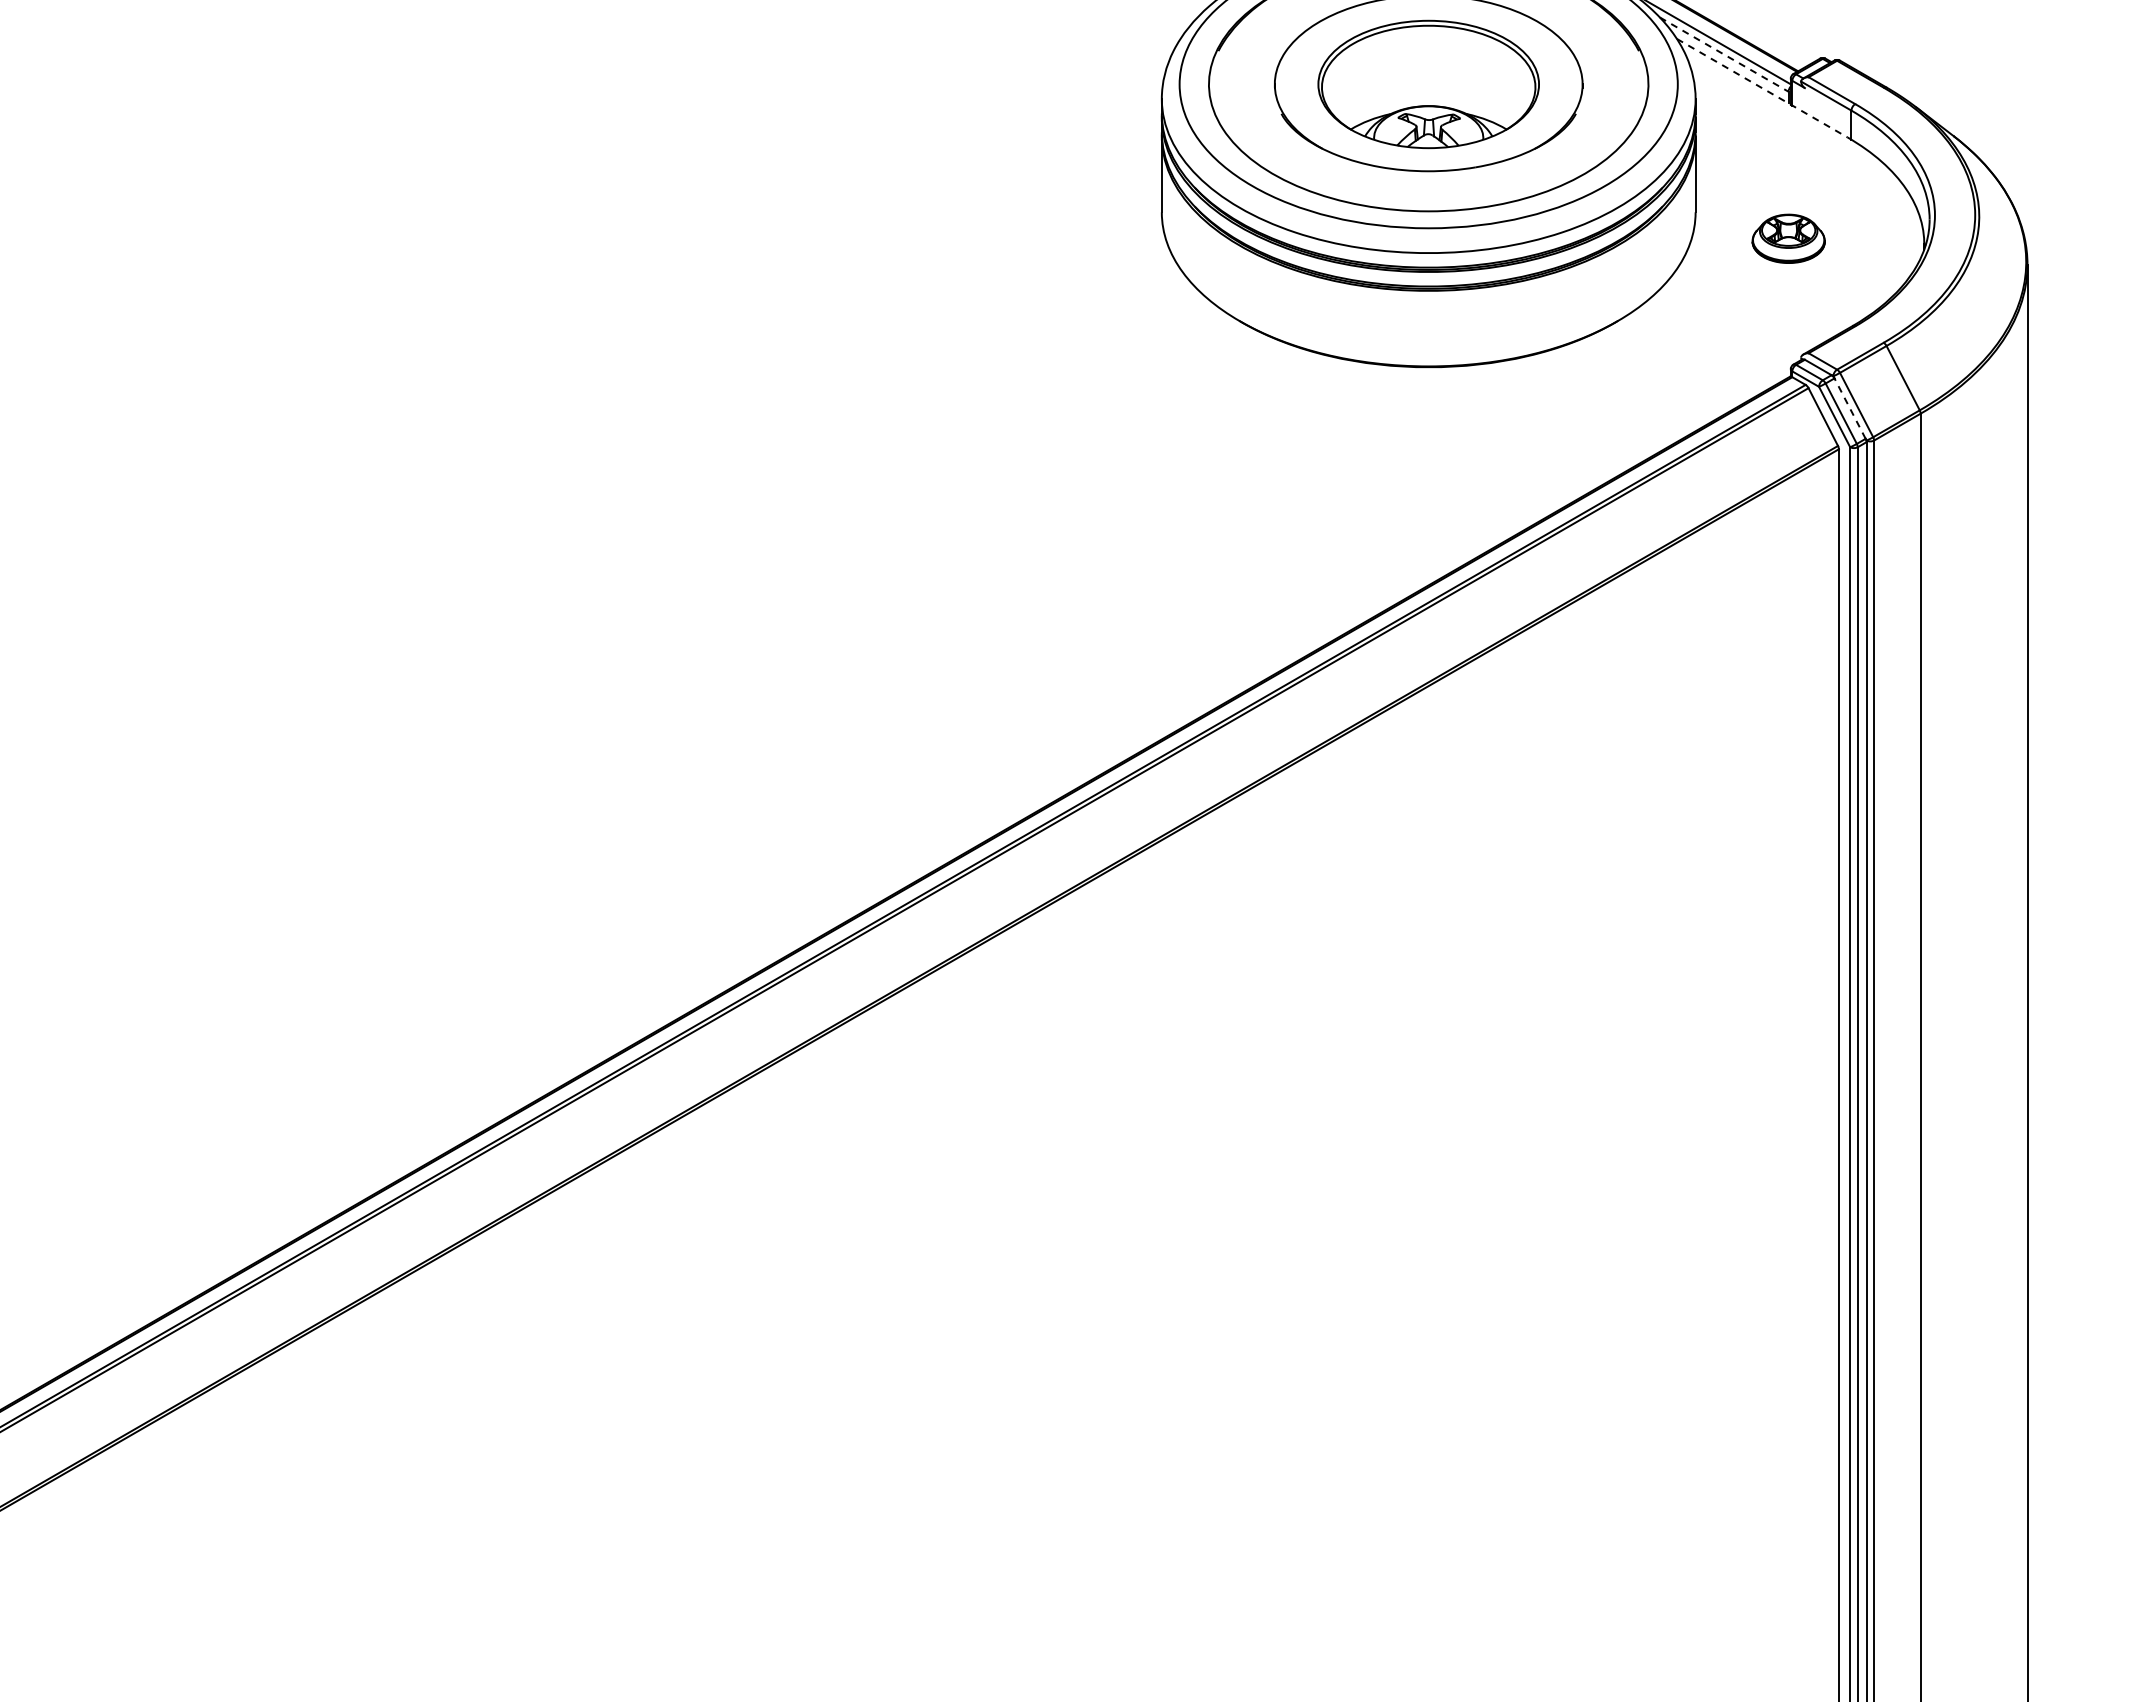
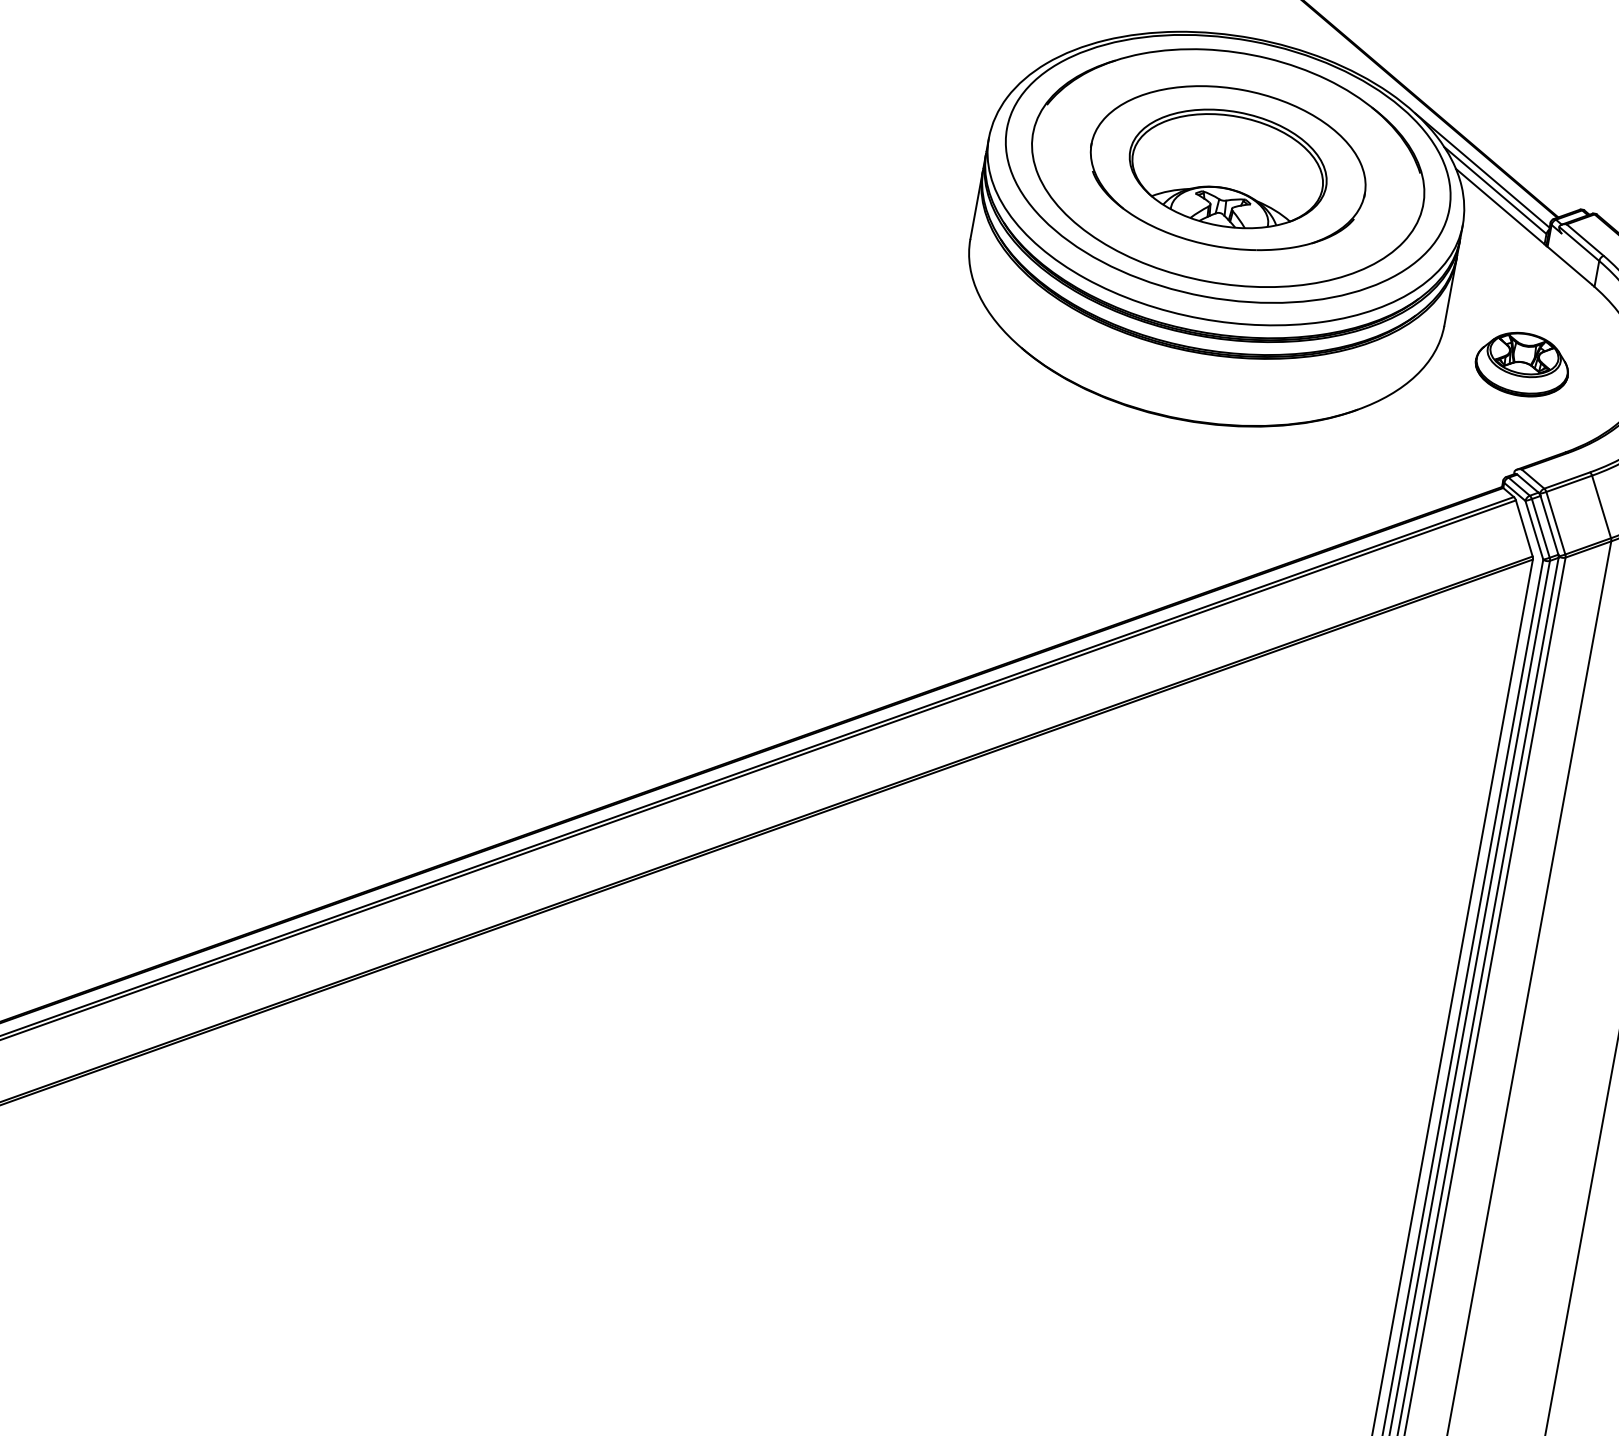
line: (1724, 54) -> (1495, 190), dashed -> solid
line: (1762, 88) -> (1523, 226), dashed -> solid
part: (1788, 238) -> (1522, 364), size x1.43
line: (1850, 408) -> (1549, 525), dashed -> solid

